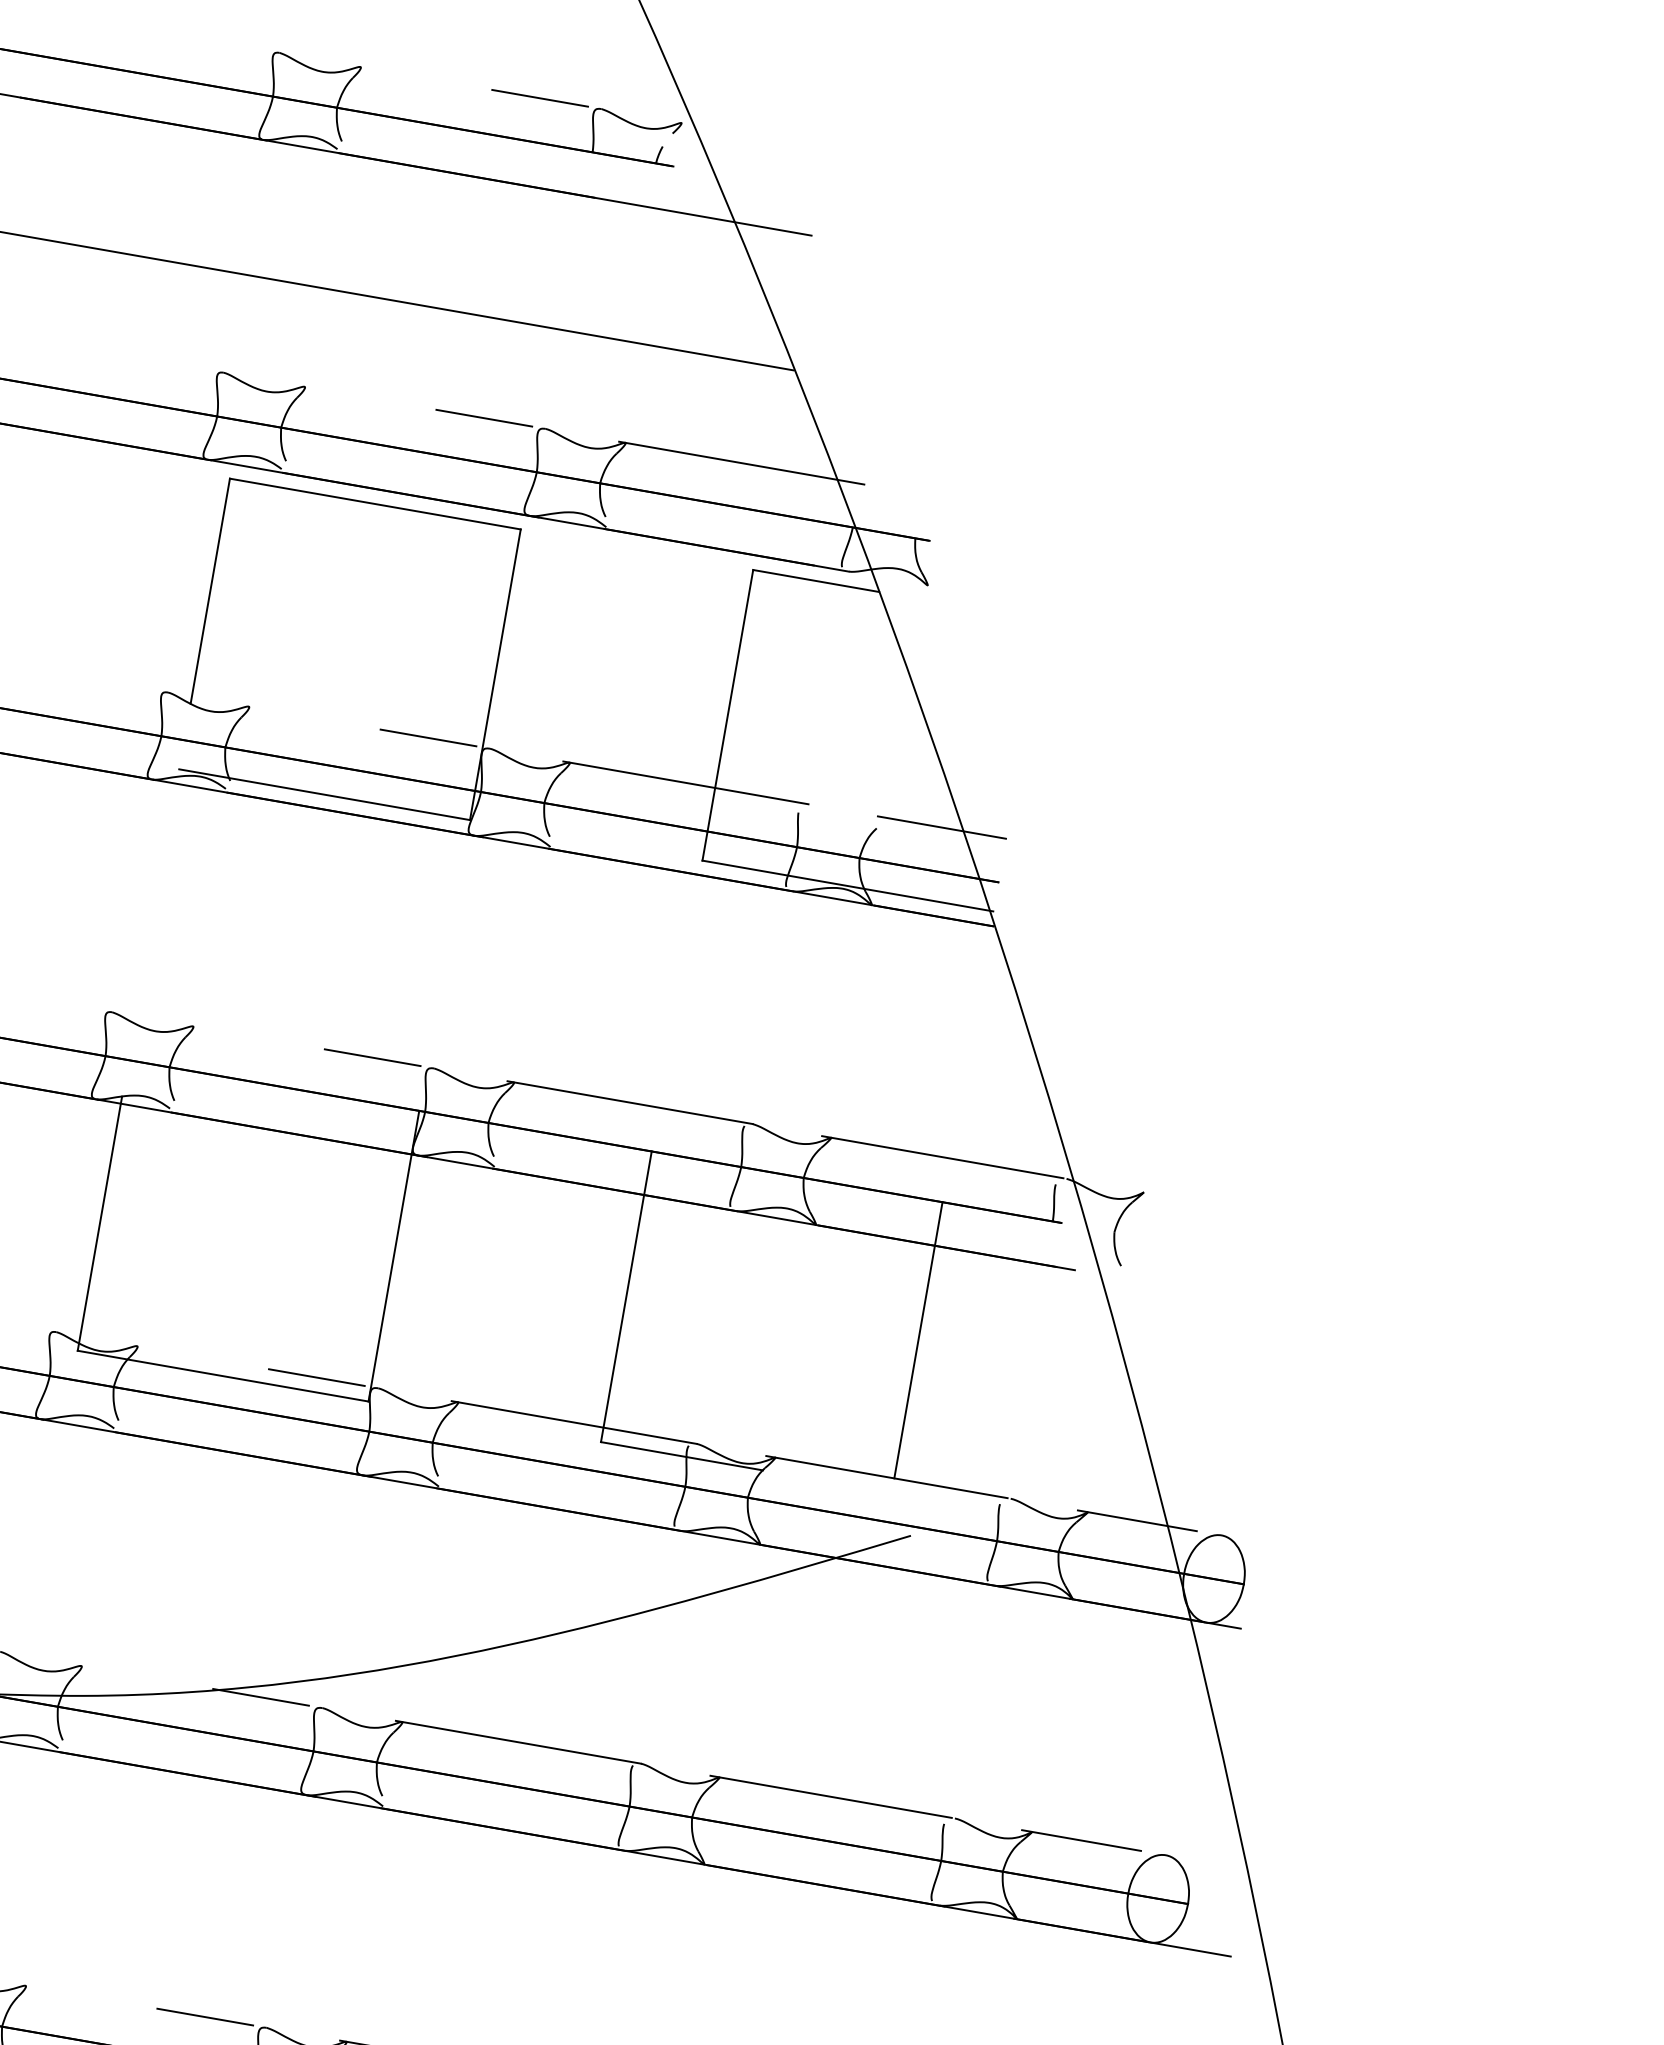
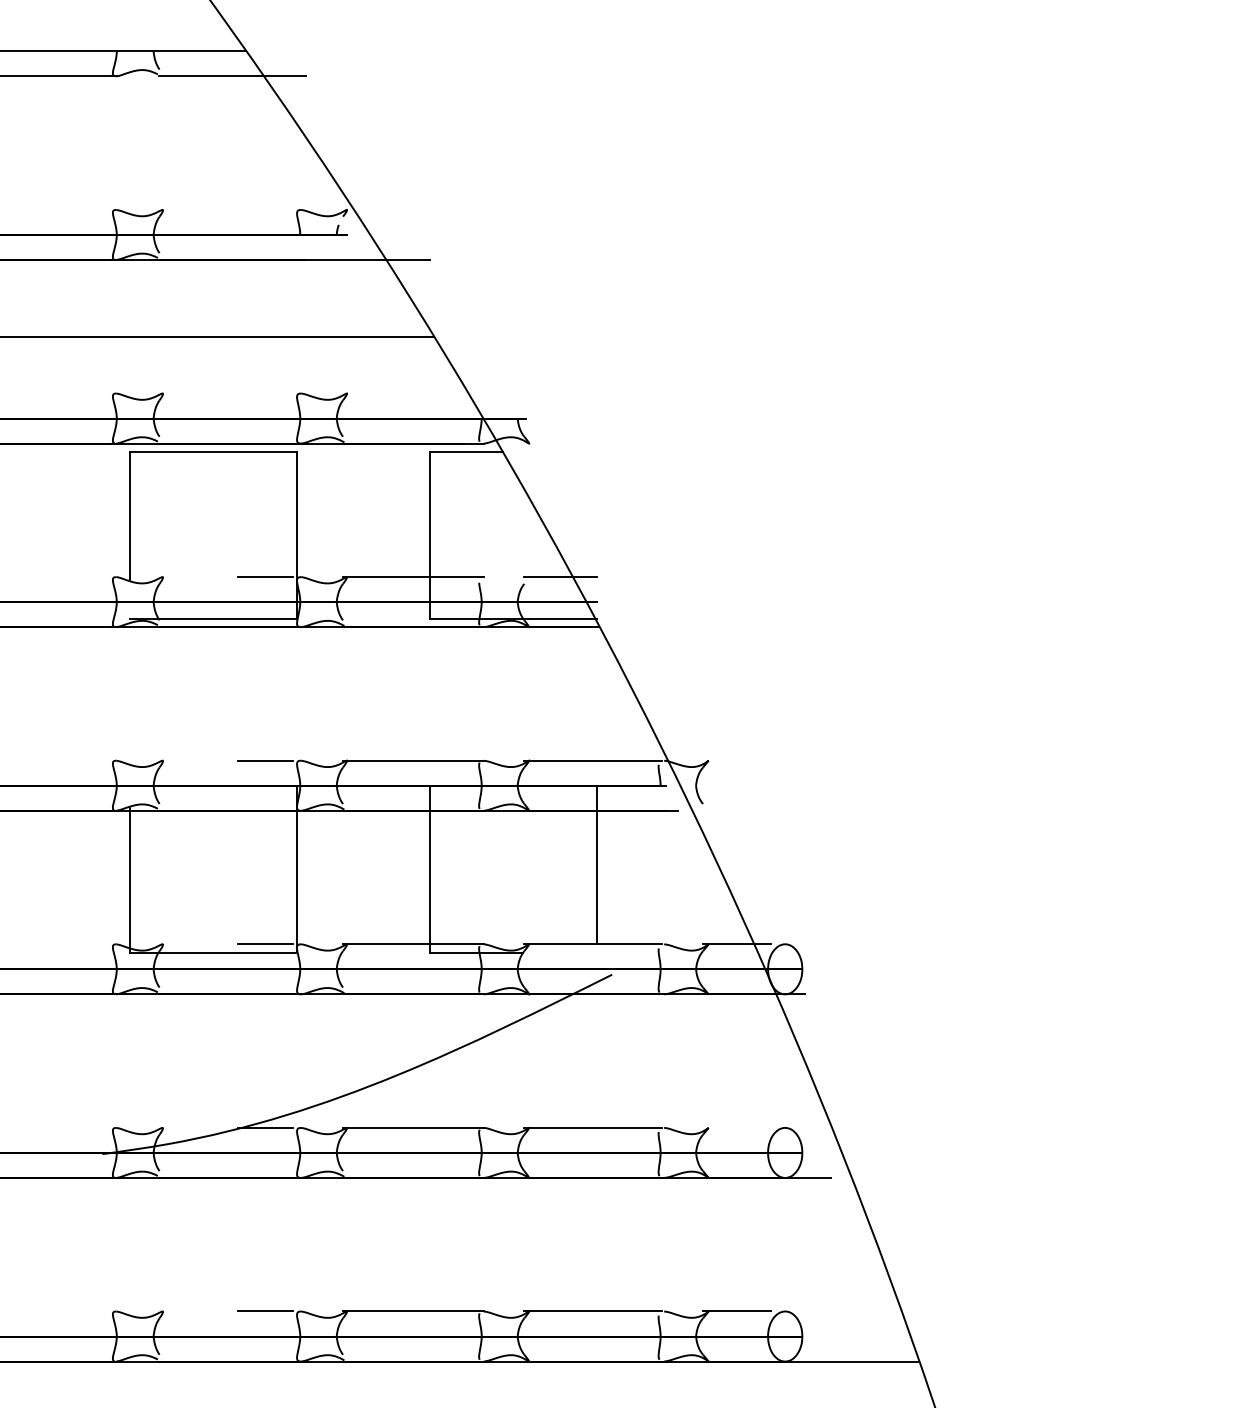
line: (539, 97) -> (265, 209), removed
line: (483, 418) -> (265, 393), removed
line: (741, 463) -> (413, 393), removed
line: (1081, 1839) -> (736, 1127), removed

